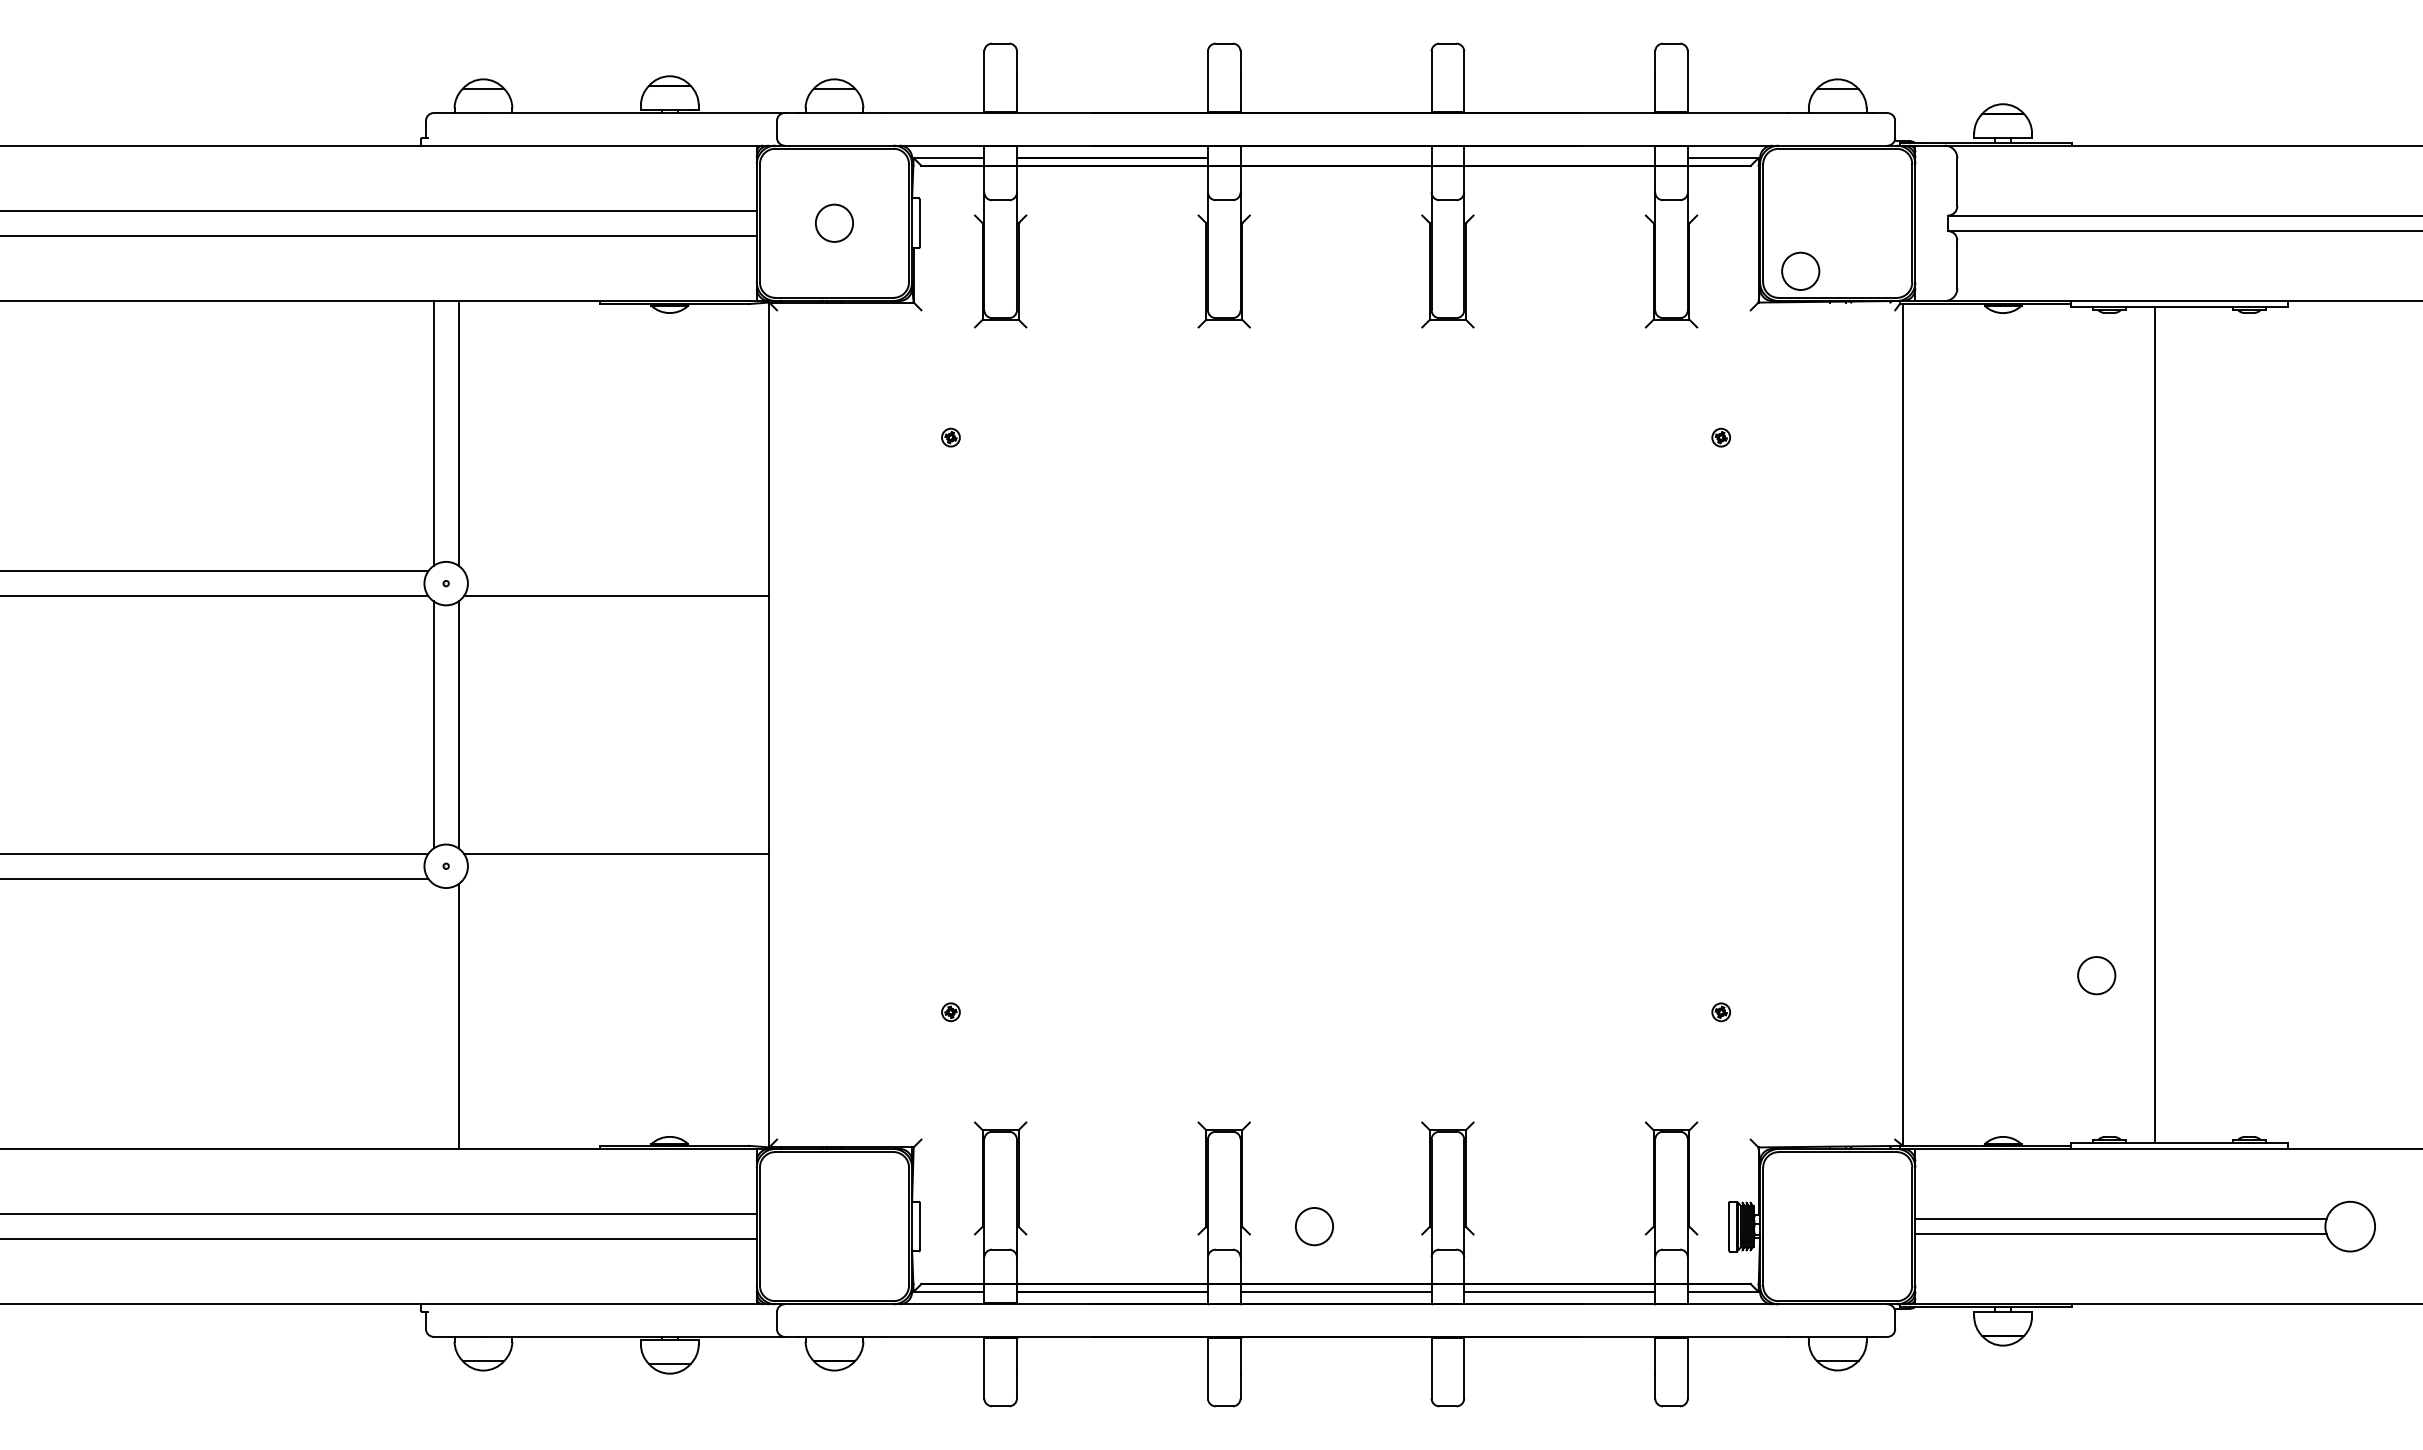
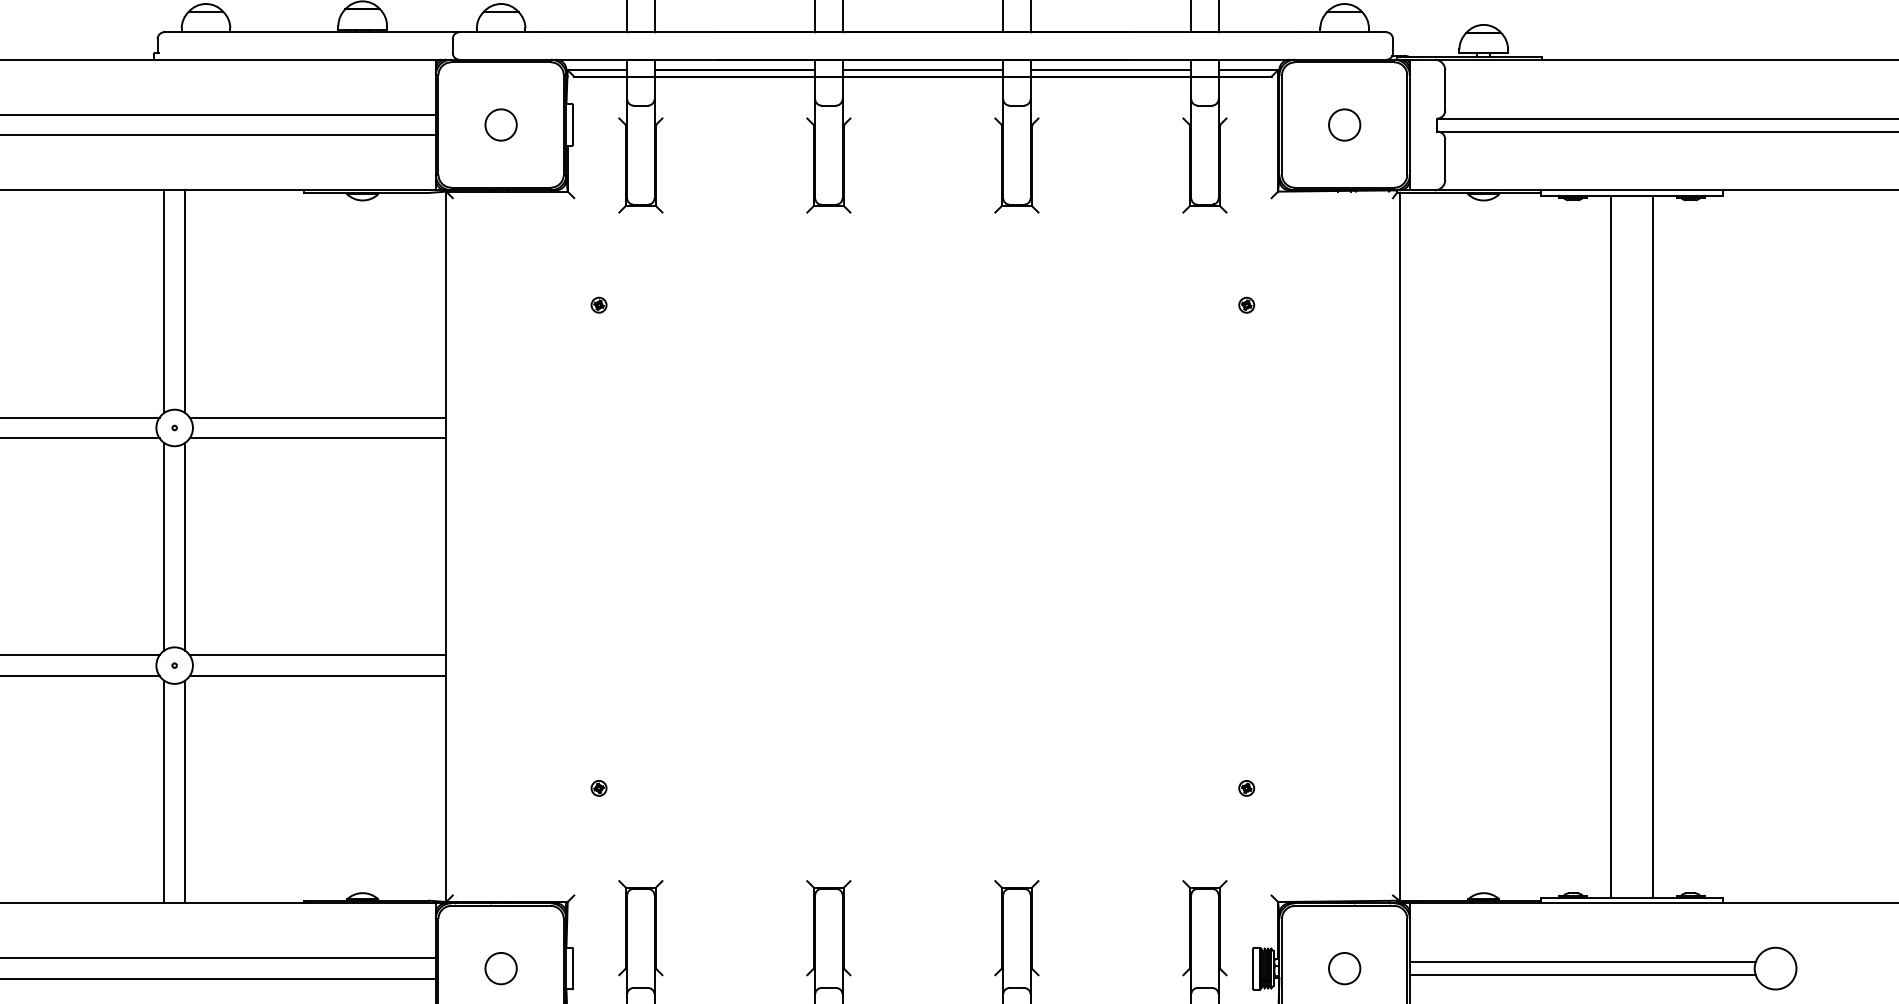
line: (1335, 158) -> (922, 70), added
line: (1559, 158) -> (1110, 70), added
circle: (1800, 270) -> (1344, 124), moved
line: (616, 571) -> (317, 417), added
line: (2204, 724) -> (1653, 546), added
line: (616, 878) -> (317, 675), added
circle: (2096, 975) -> (1344, 968), moved
line: (433, 1016) -> (163, 791), added
circle: (1314, 1226) -> (501, 968), moved

